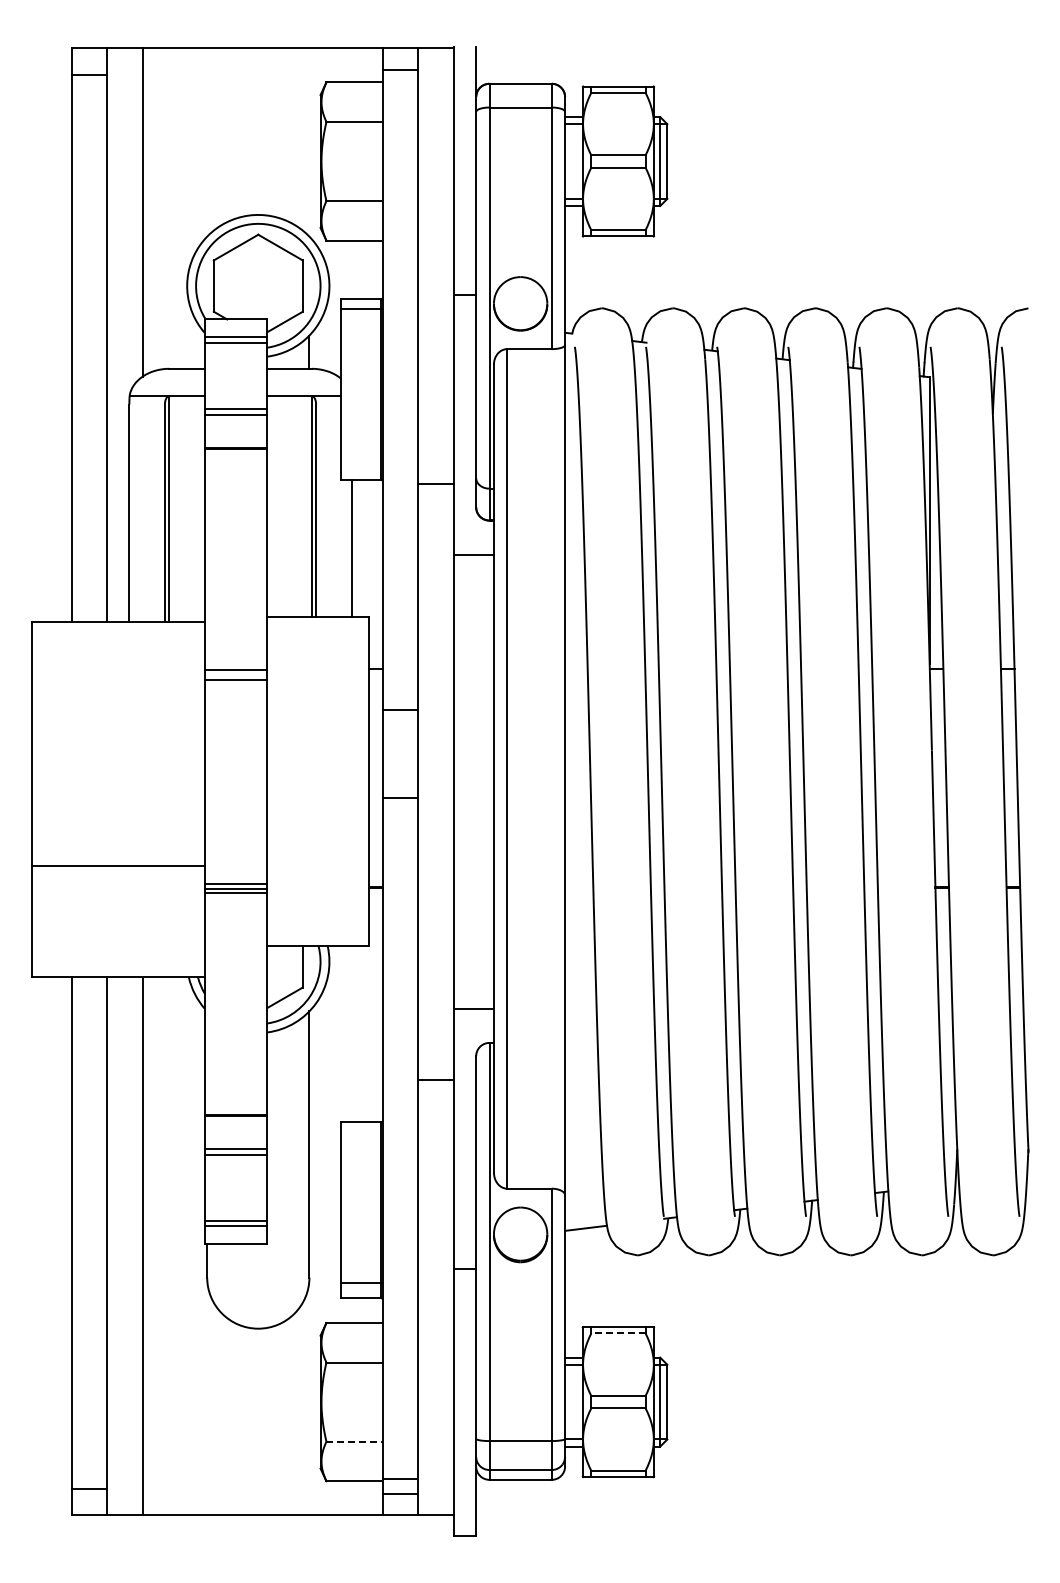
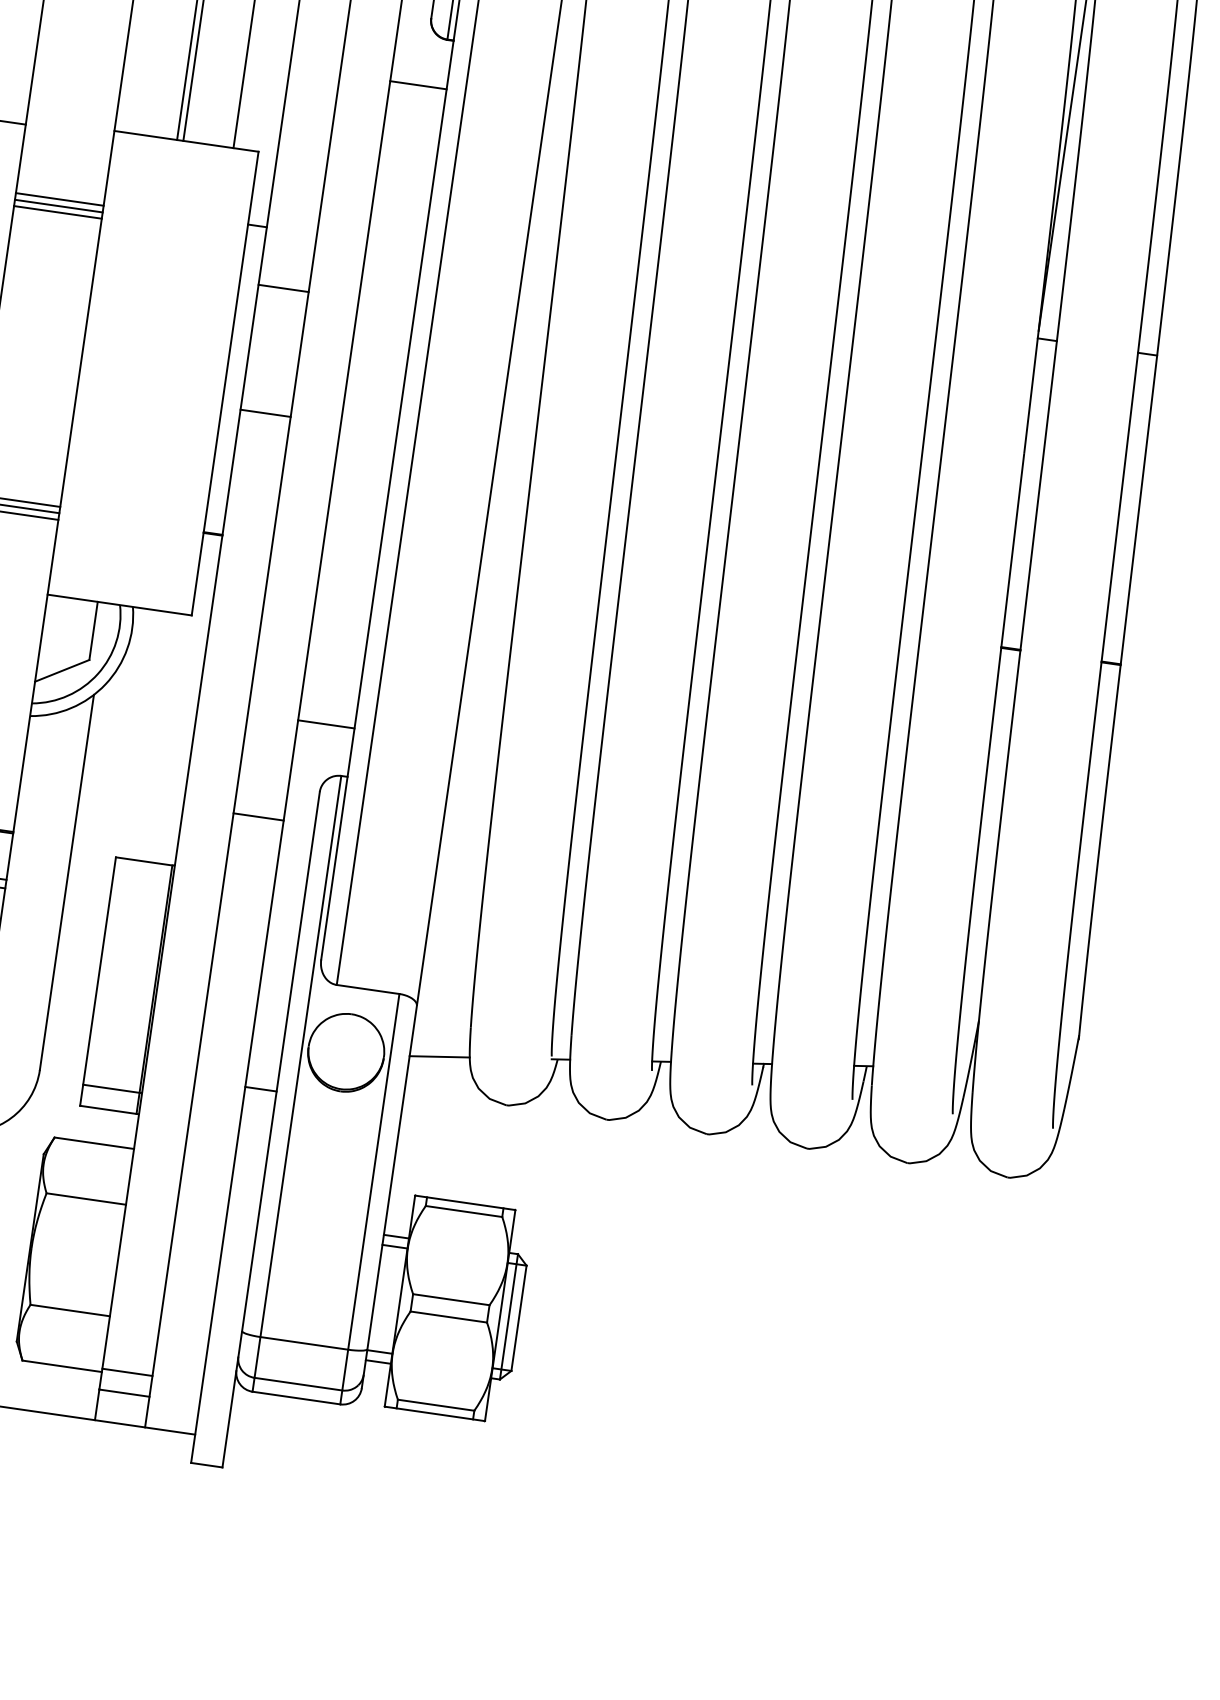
line: (235, 675) -> (57, 206), added
line: (617, 1333) -> (462, 1211), dashed -> solid
line: (355, 1441) -> (71, 1310), dashed -> solid

